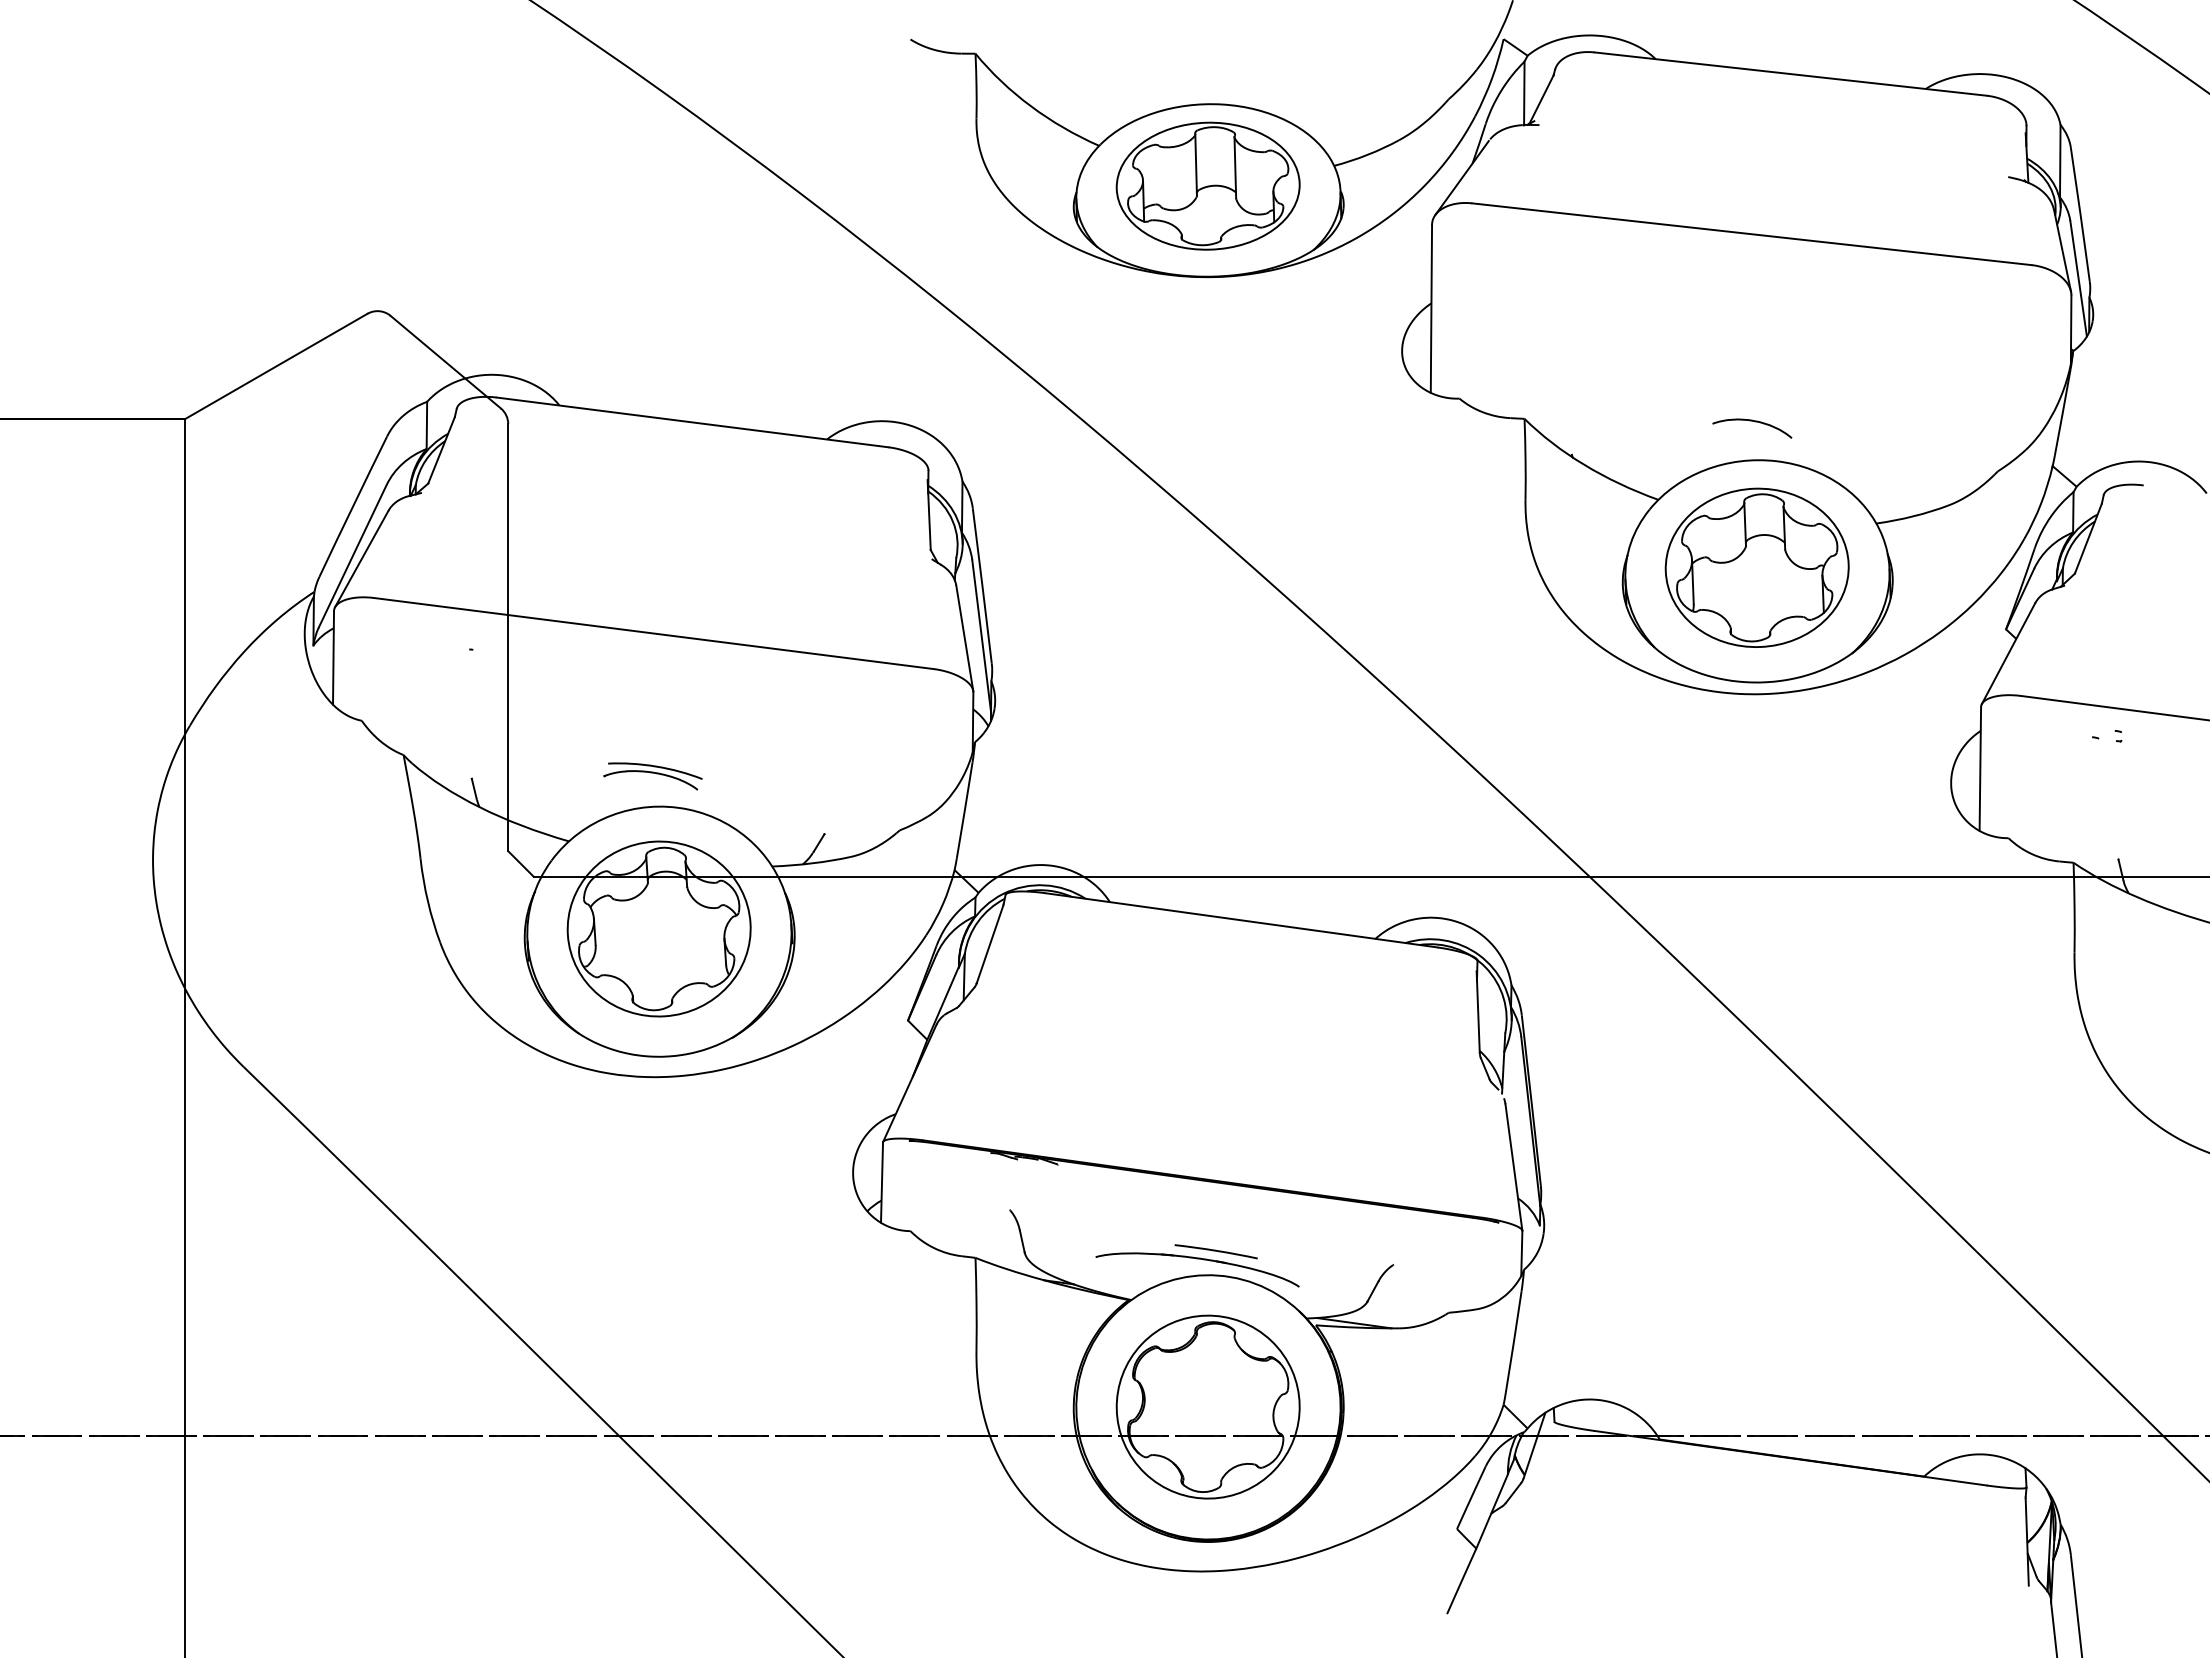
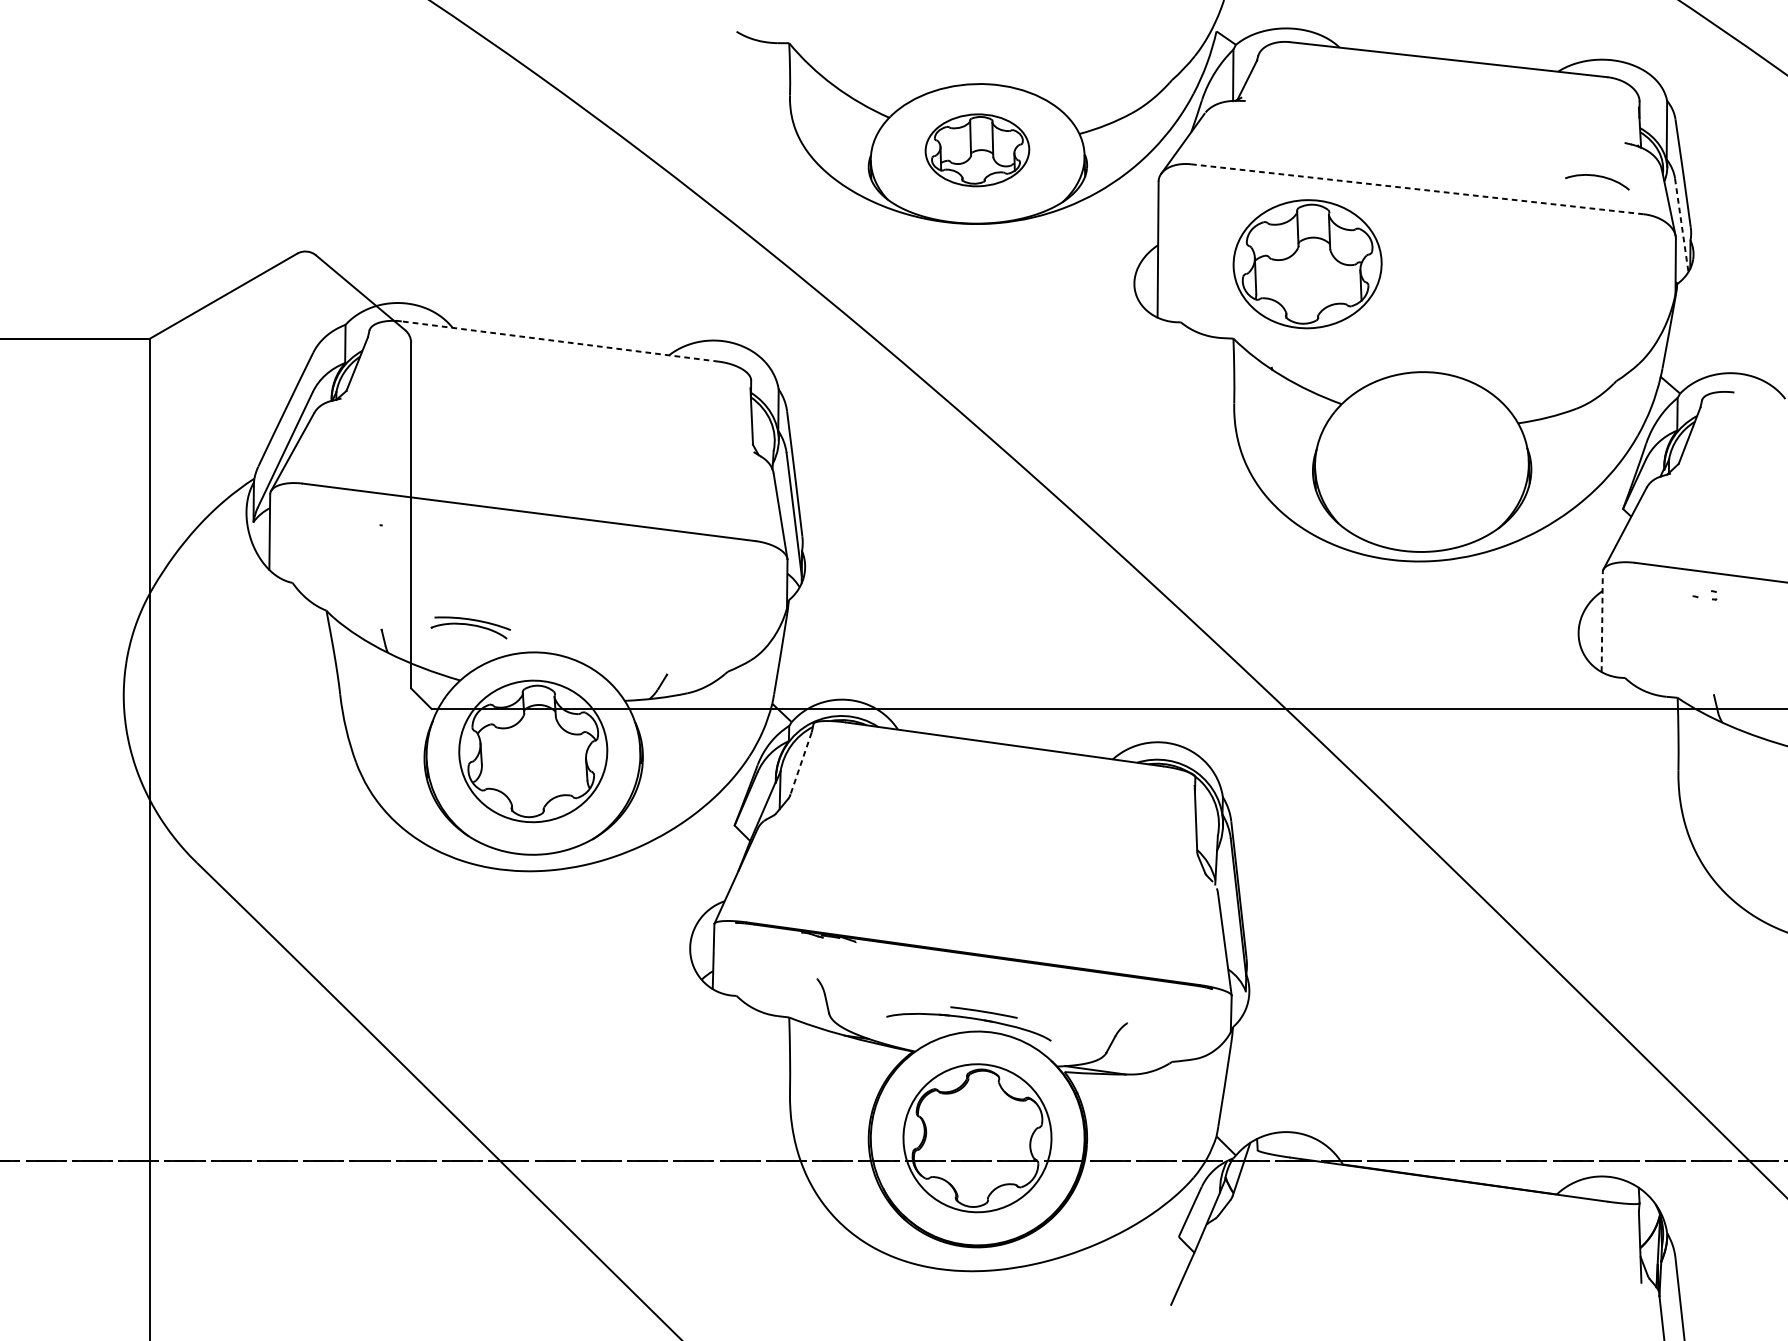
part: (1207, 185) -> (976, 149), size x0.7
line: (1752, 234) -> (1417, 189), solid -> dashed
line: (2078, 279) -> (1681, 225), solid -> dashed
line: (692, 422) -> (560, 341), solid -> dashed
curve: (1755, 422) -> (1599, 177), moved
part: (1756, 567) -> (1307, 263), moved
line: (1980, 768) -> (1602, 621), solid -> dashed
part: (652, 776) -> (470, 628), moved
line: (990, 944) -> (801, 763), solid -> dashed

